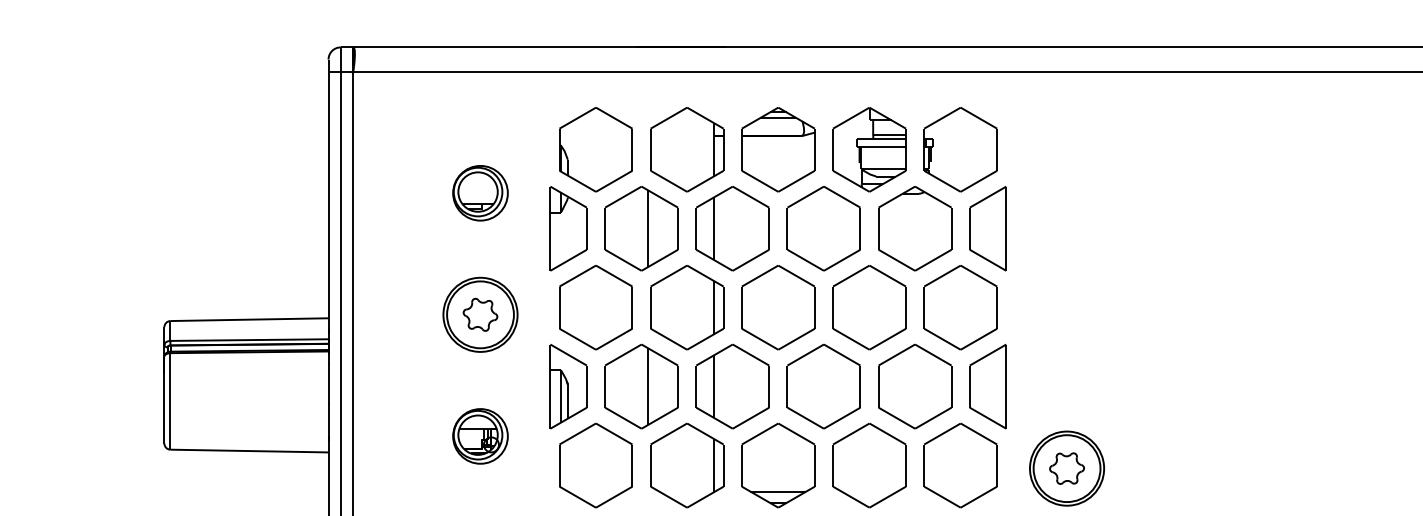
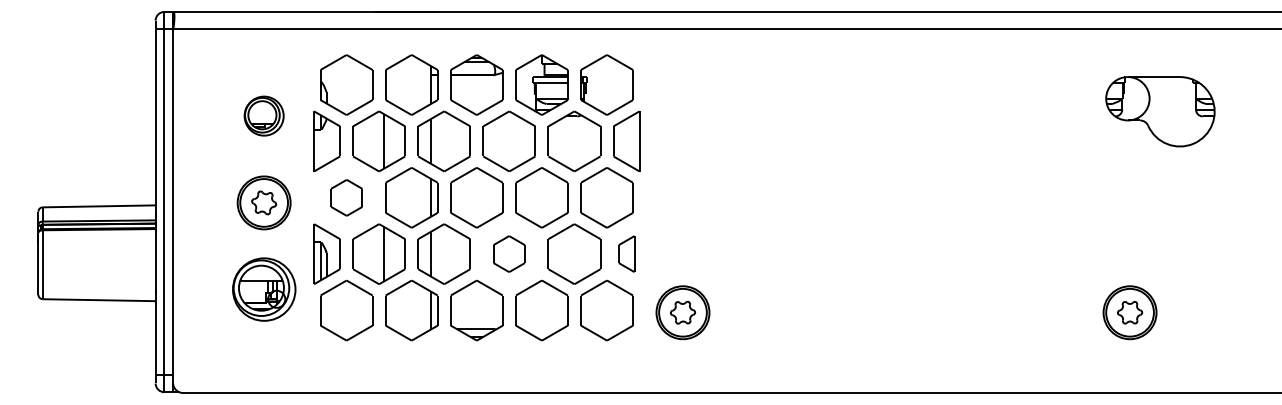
part: (595, 307) -> (346, 197), size x0.6
part: (822, 385) -> (508, 253), size x0.6
part: (987, 385) -> (626, 253), size x0.6
part: (479, 436) -> (263, 289), size x1.6

